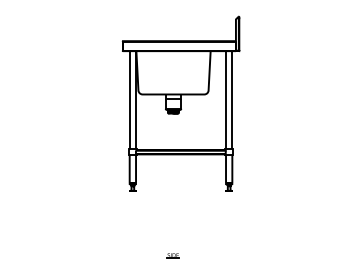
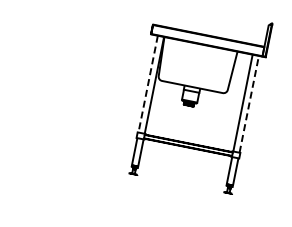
line: (232, 99) -> (249, 103), solid -> dashed
line: (129, 100) -> (147, 84), solid -> dashed

